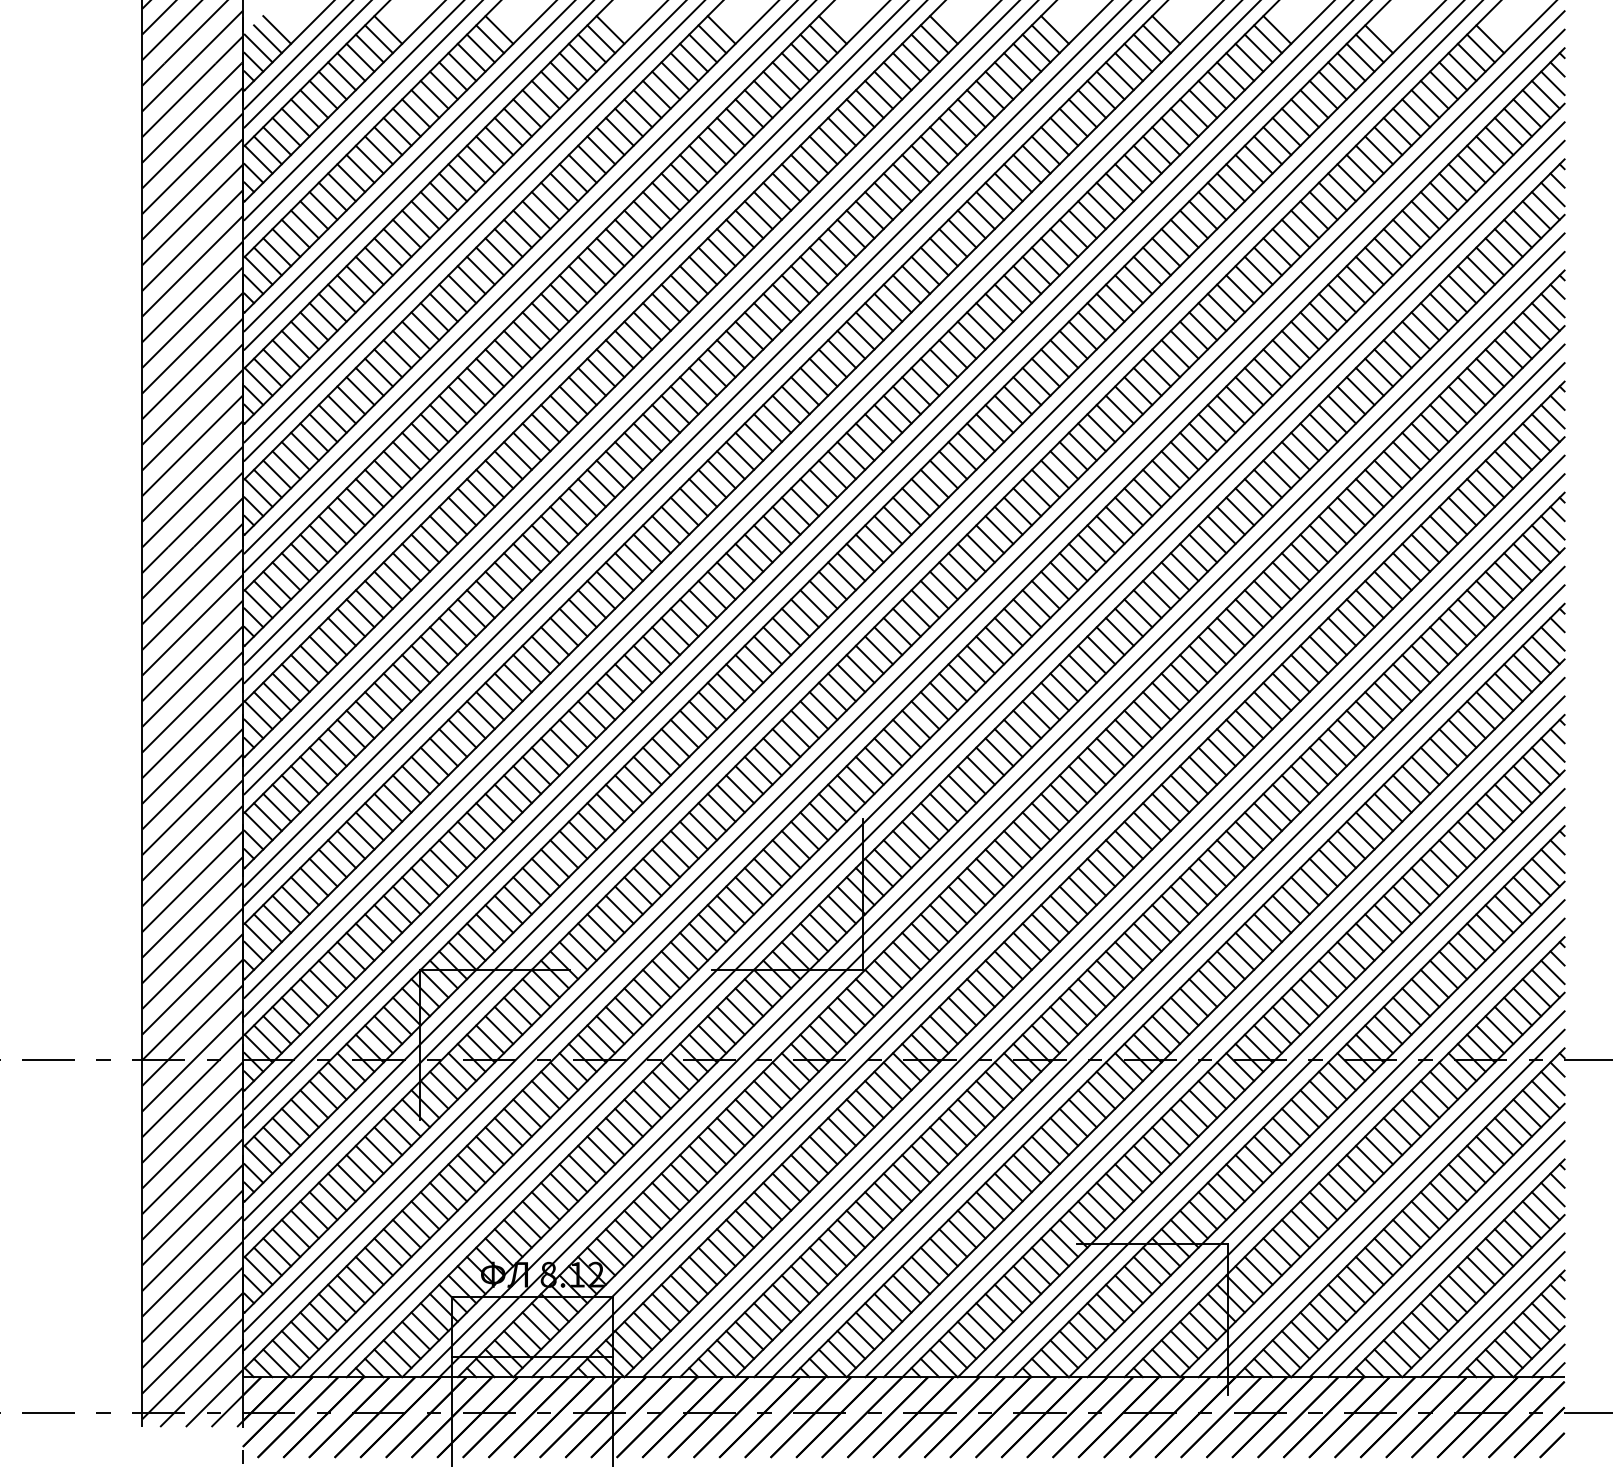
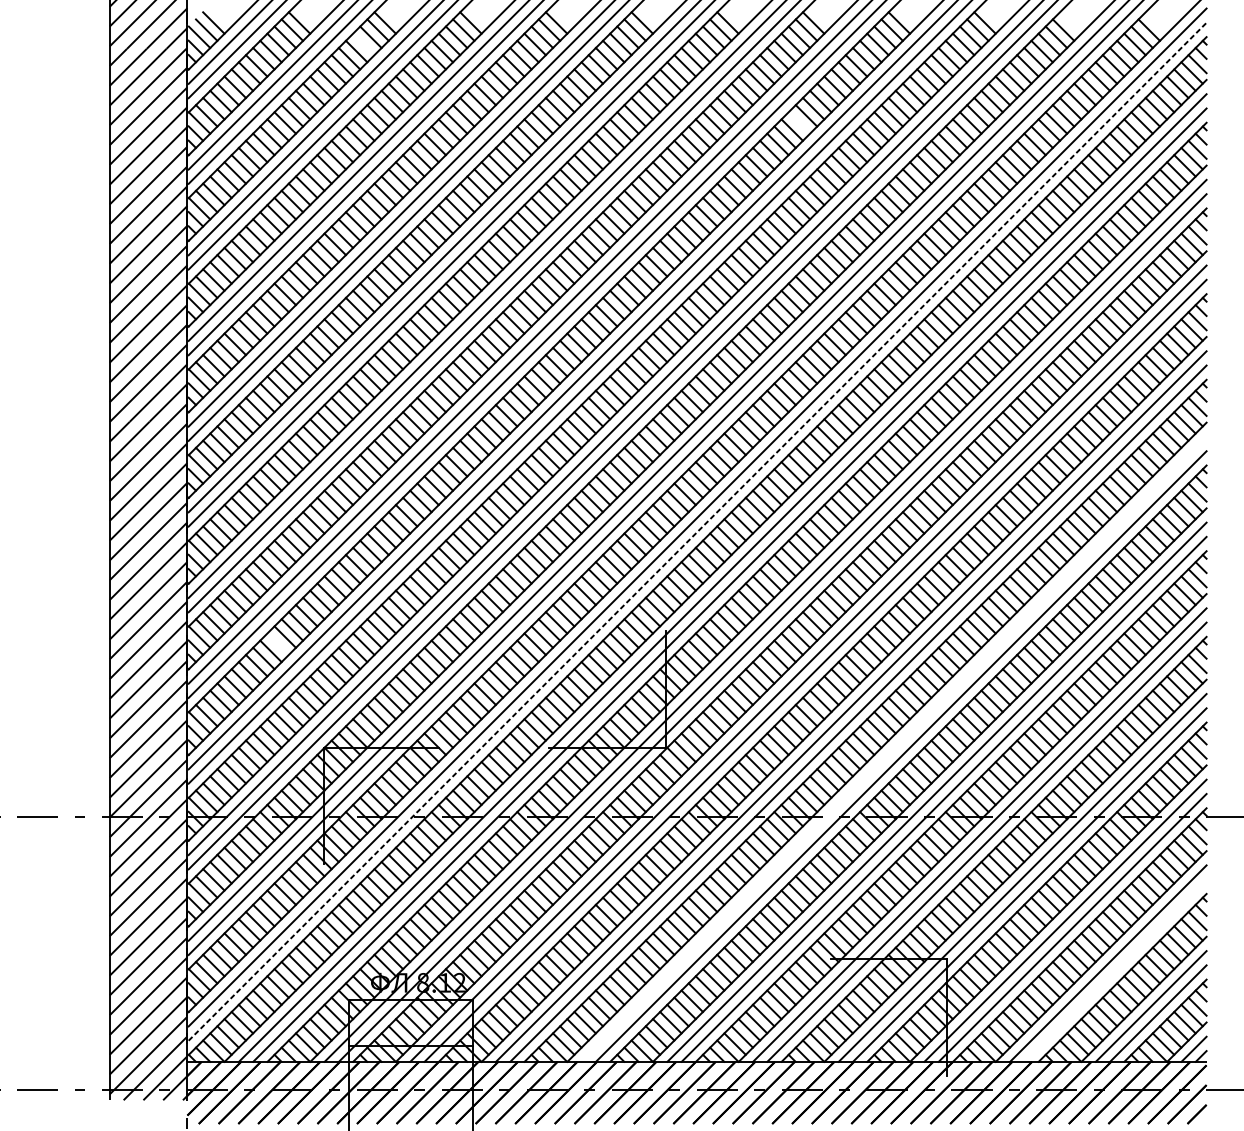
line: (471, 57) -> (363, 44), removed
line: (1036, 159) -> (799, 122), removed
line: (904, 689) -> (697, 531), solid -> dashed
line: (360, 835) -> (278, 644), removed
line: (1159, 971) -> (894, 749), removed
line: (1446, 1258) -> (1115, 970), removed

